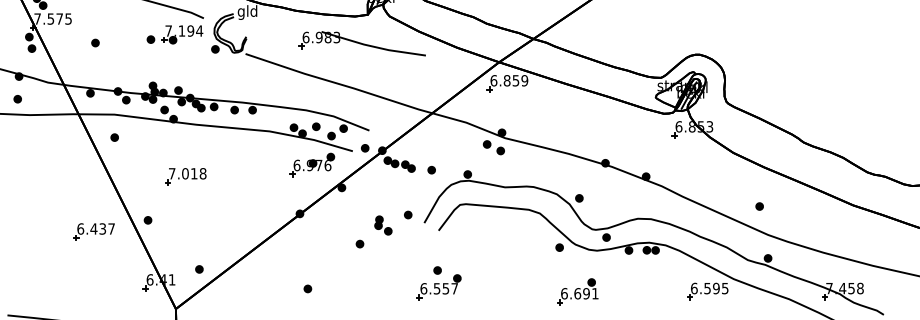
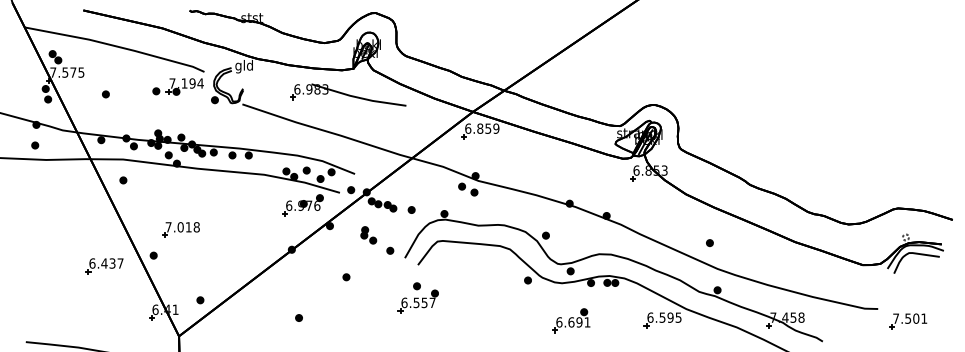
part: (185, 176) -> (180, 229), moved
part: (383, 225) -> (368, 235), moved
part: (438, 282) -> (417, 297), moved
part: (577, 291) -> (571, 320), moved

